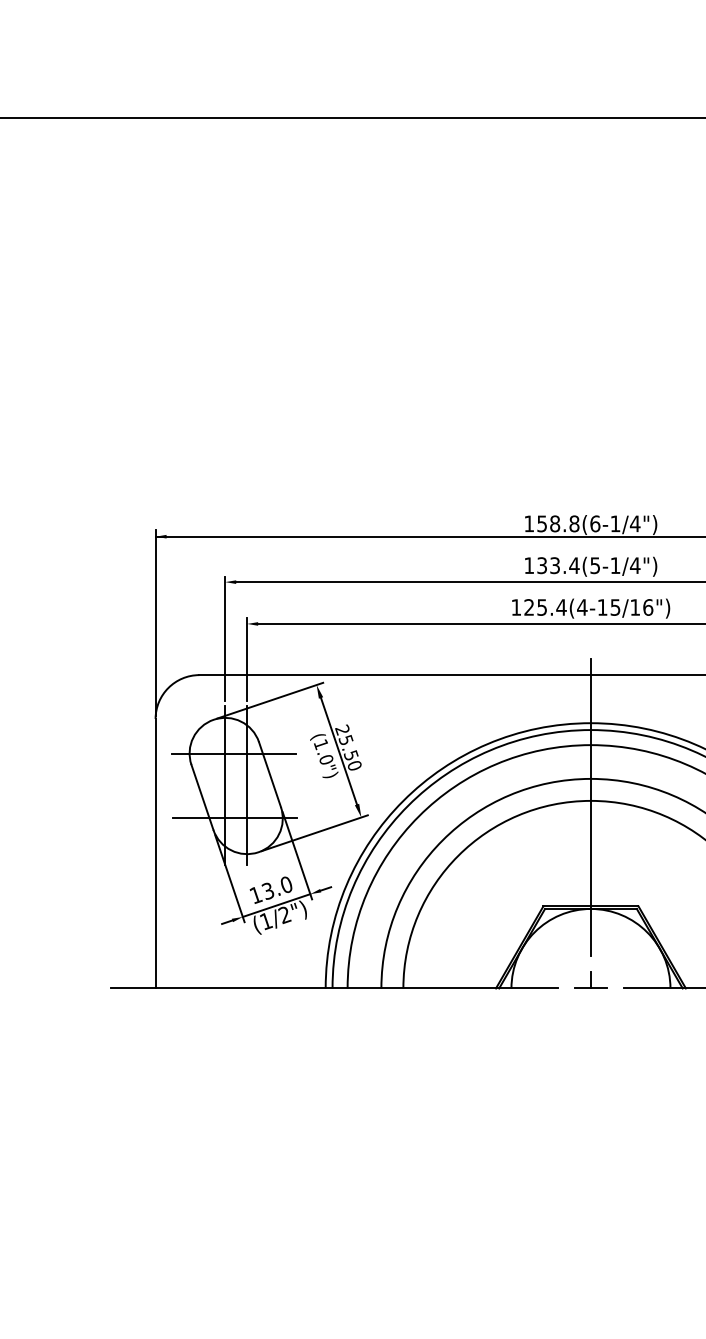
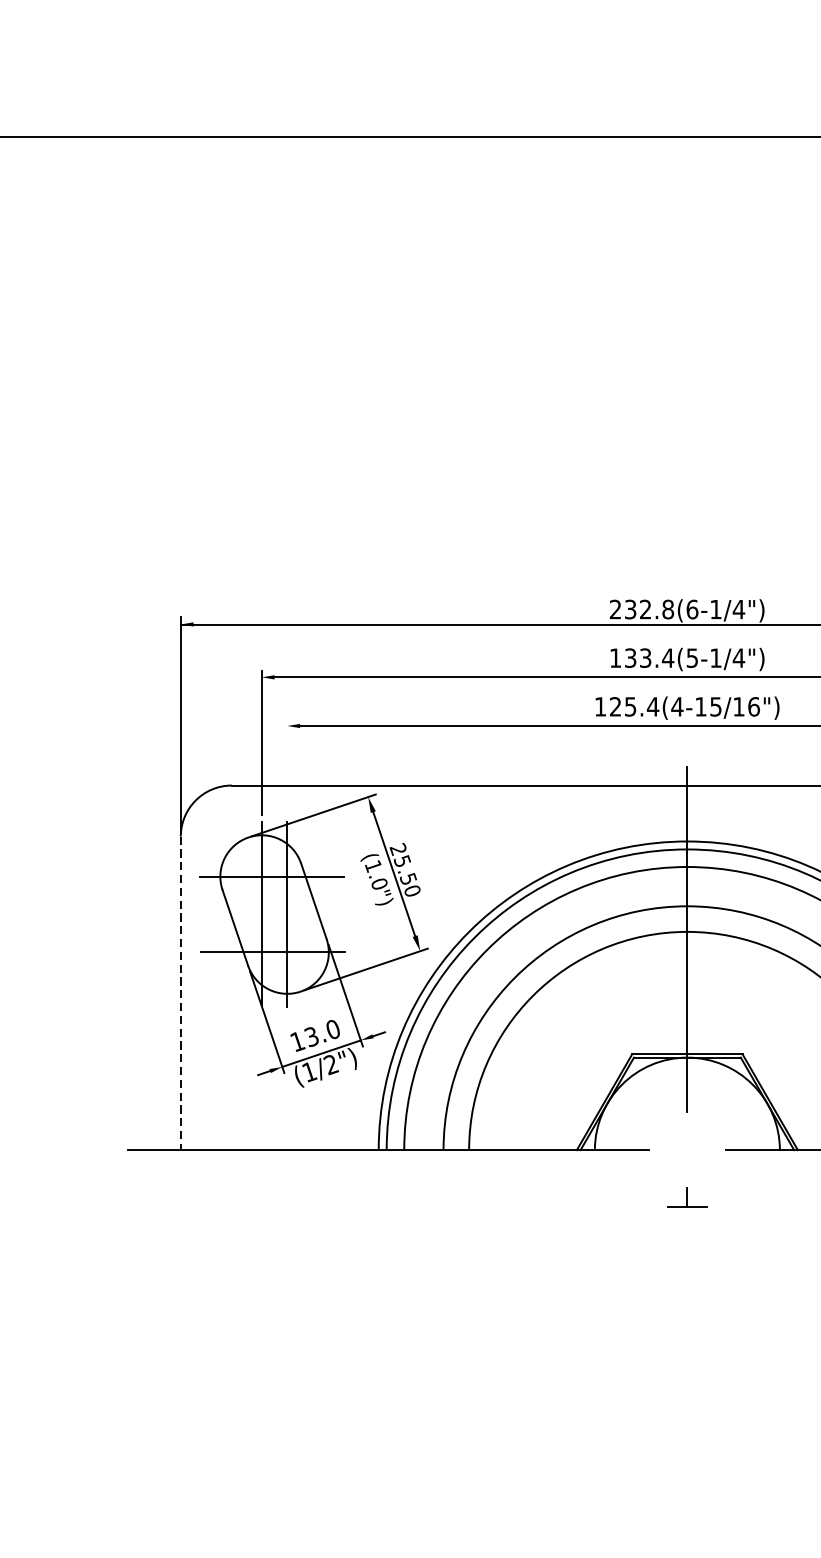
text: (542, 523) -> (631, 609), 158.8(6-1/4") -> 232.8(6-1/4")
line: (247, 659) -> (287, 767), removed
line: (155, 853) -> (180, 993), solid -> dashed
part: (590, 979) -> (686, 1196), moved

